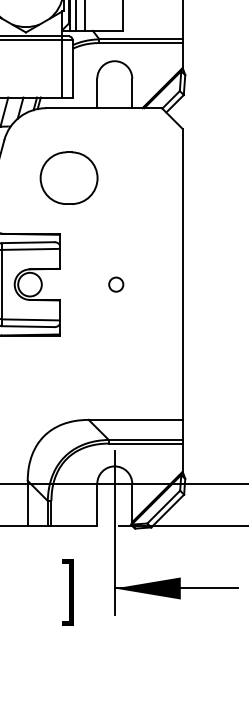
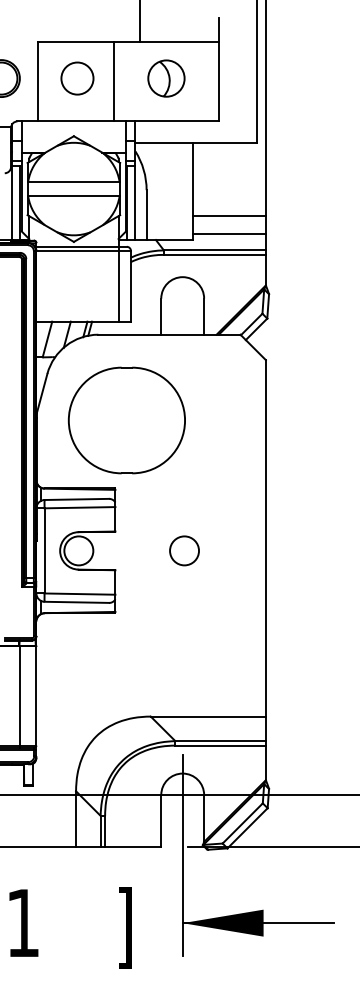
line: (152, 11) -> (228, 216), added
line: (152, 26) -> (228, 234), added
part: (68, 178) -> (126, 420), size x1.67
circle: (116, 284) -> (184, 550), size x1.67

